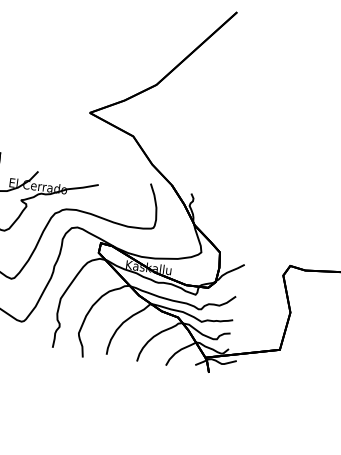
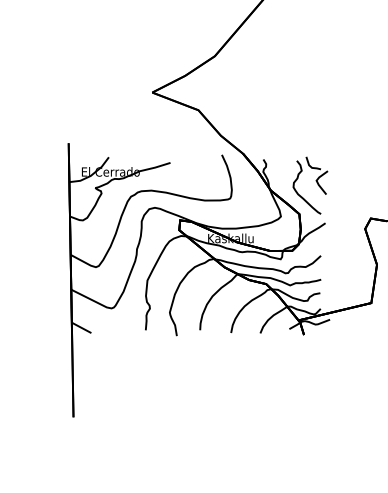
part: (241, 223) -> (316, 182), added

